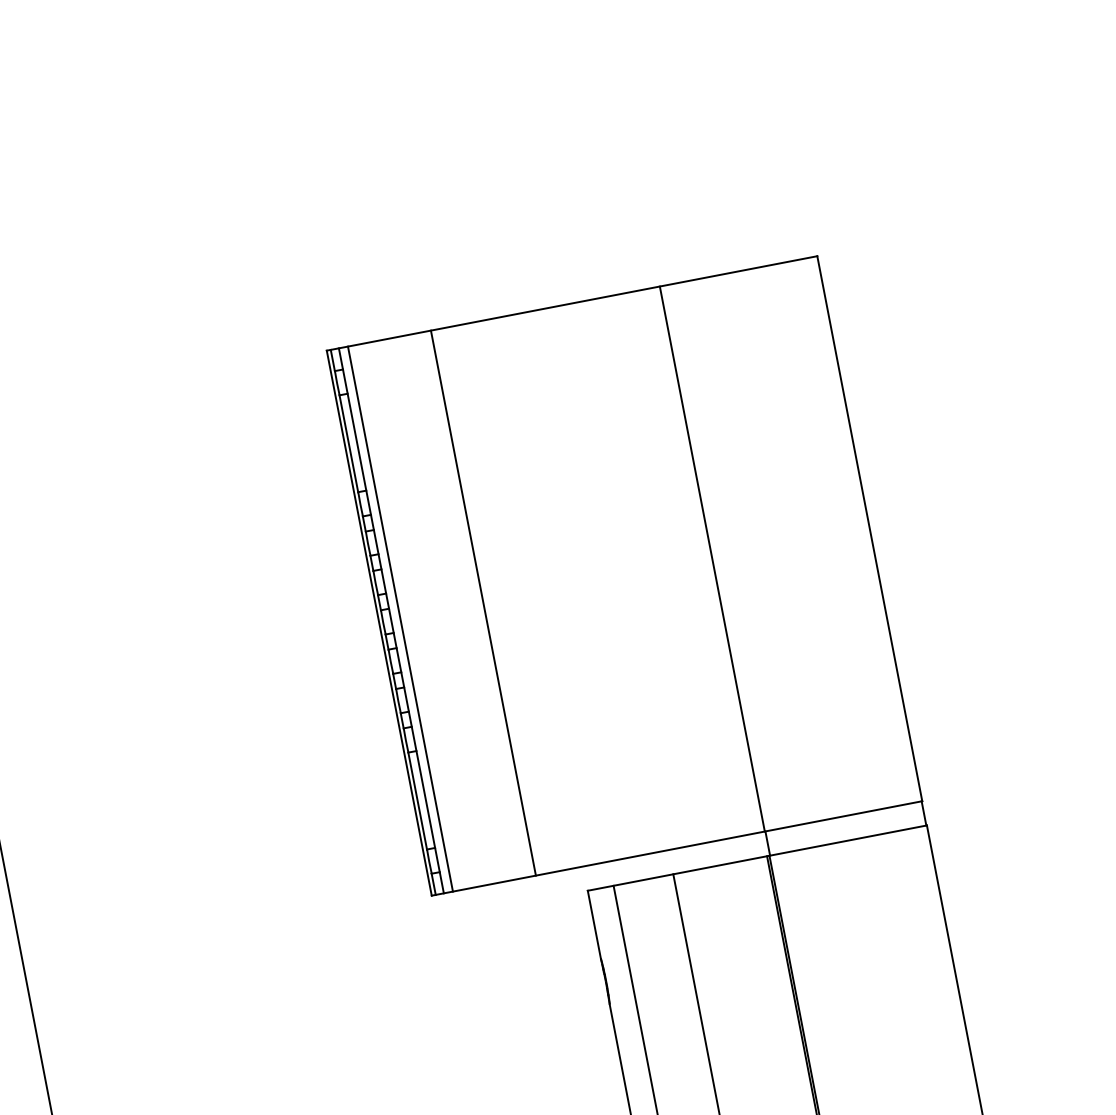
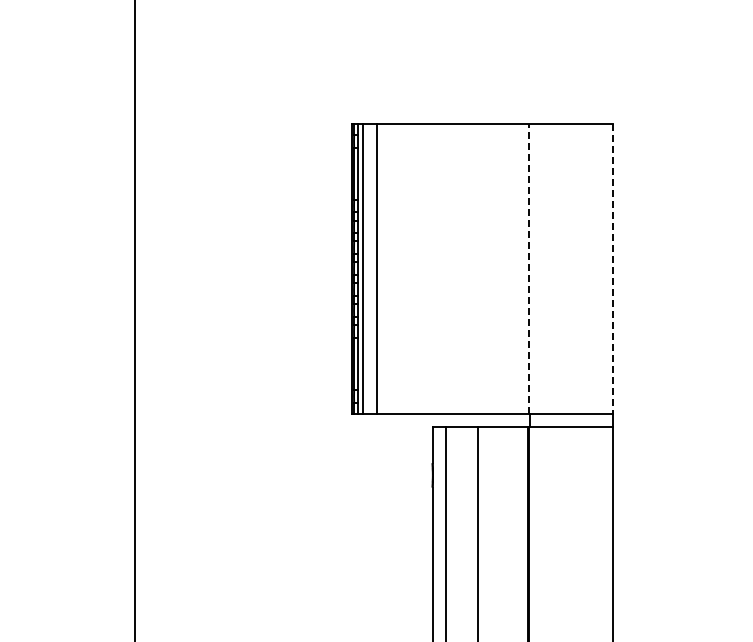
line: (870, 529) -> (613, 269), solid -> dashed
line: (712, 558) -> (529, 268), solid -> dashed
line: (483, 602) -> (377, 268), moved

